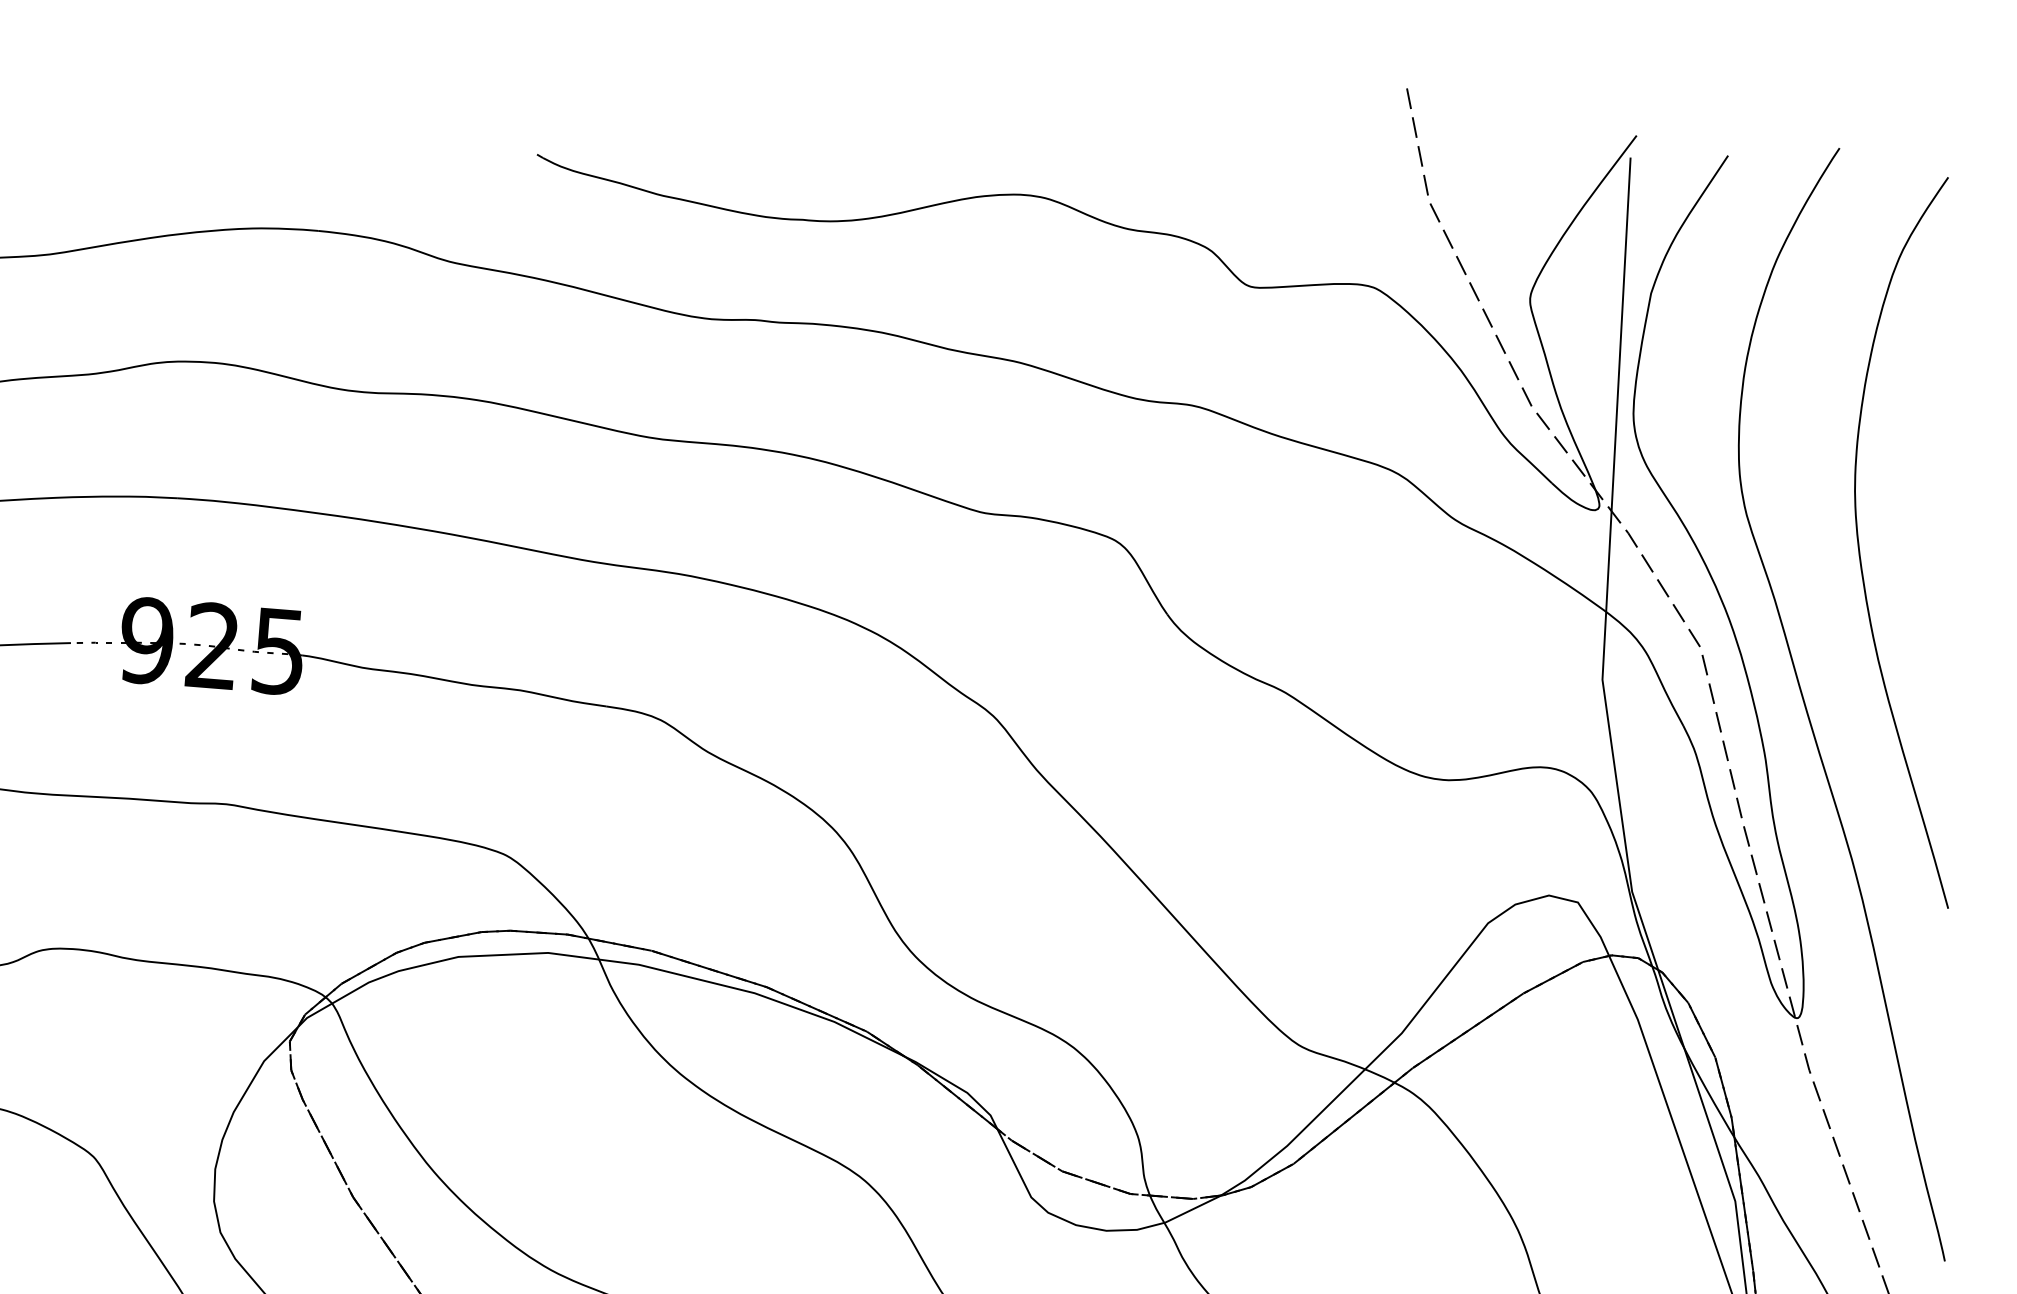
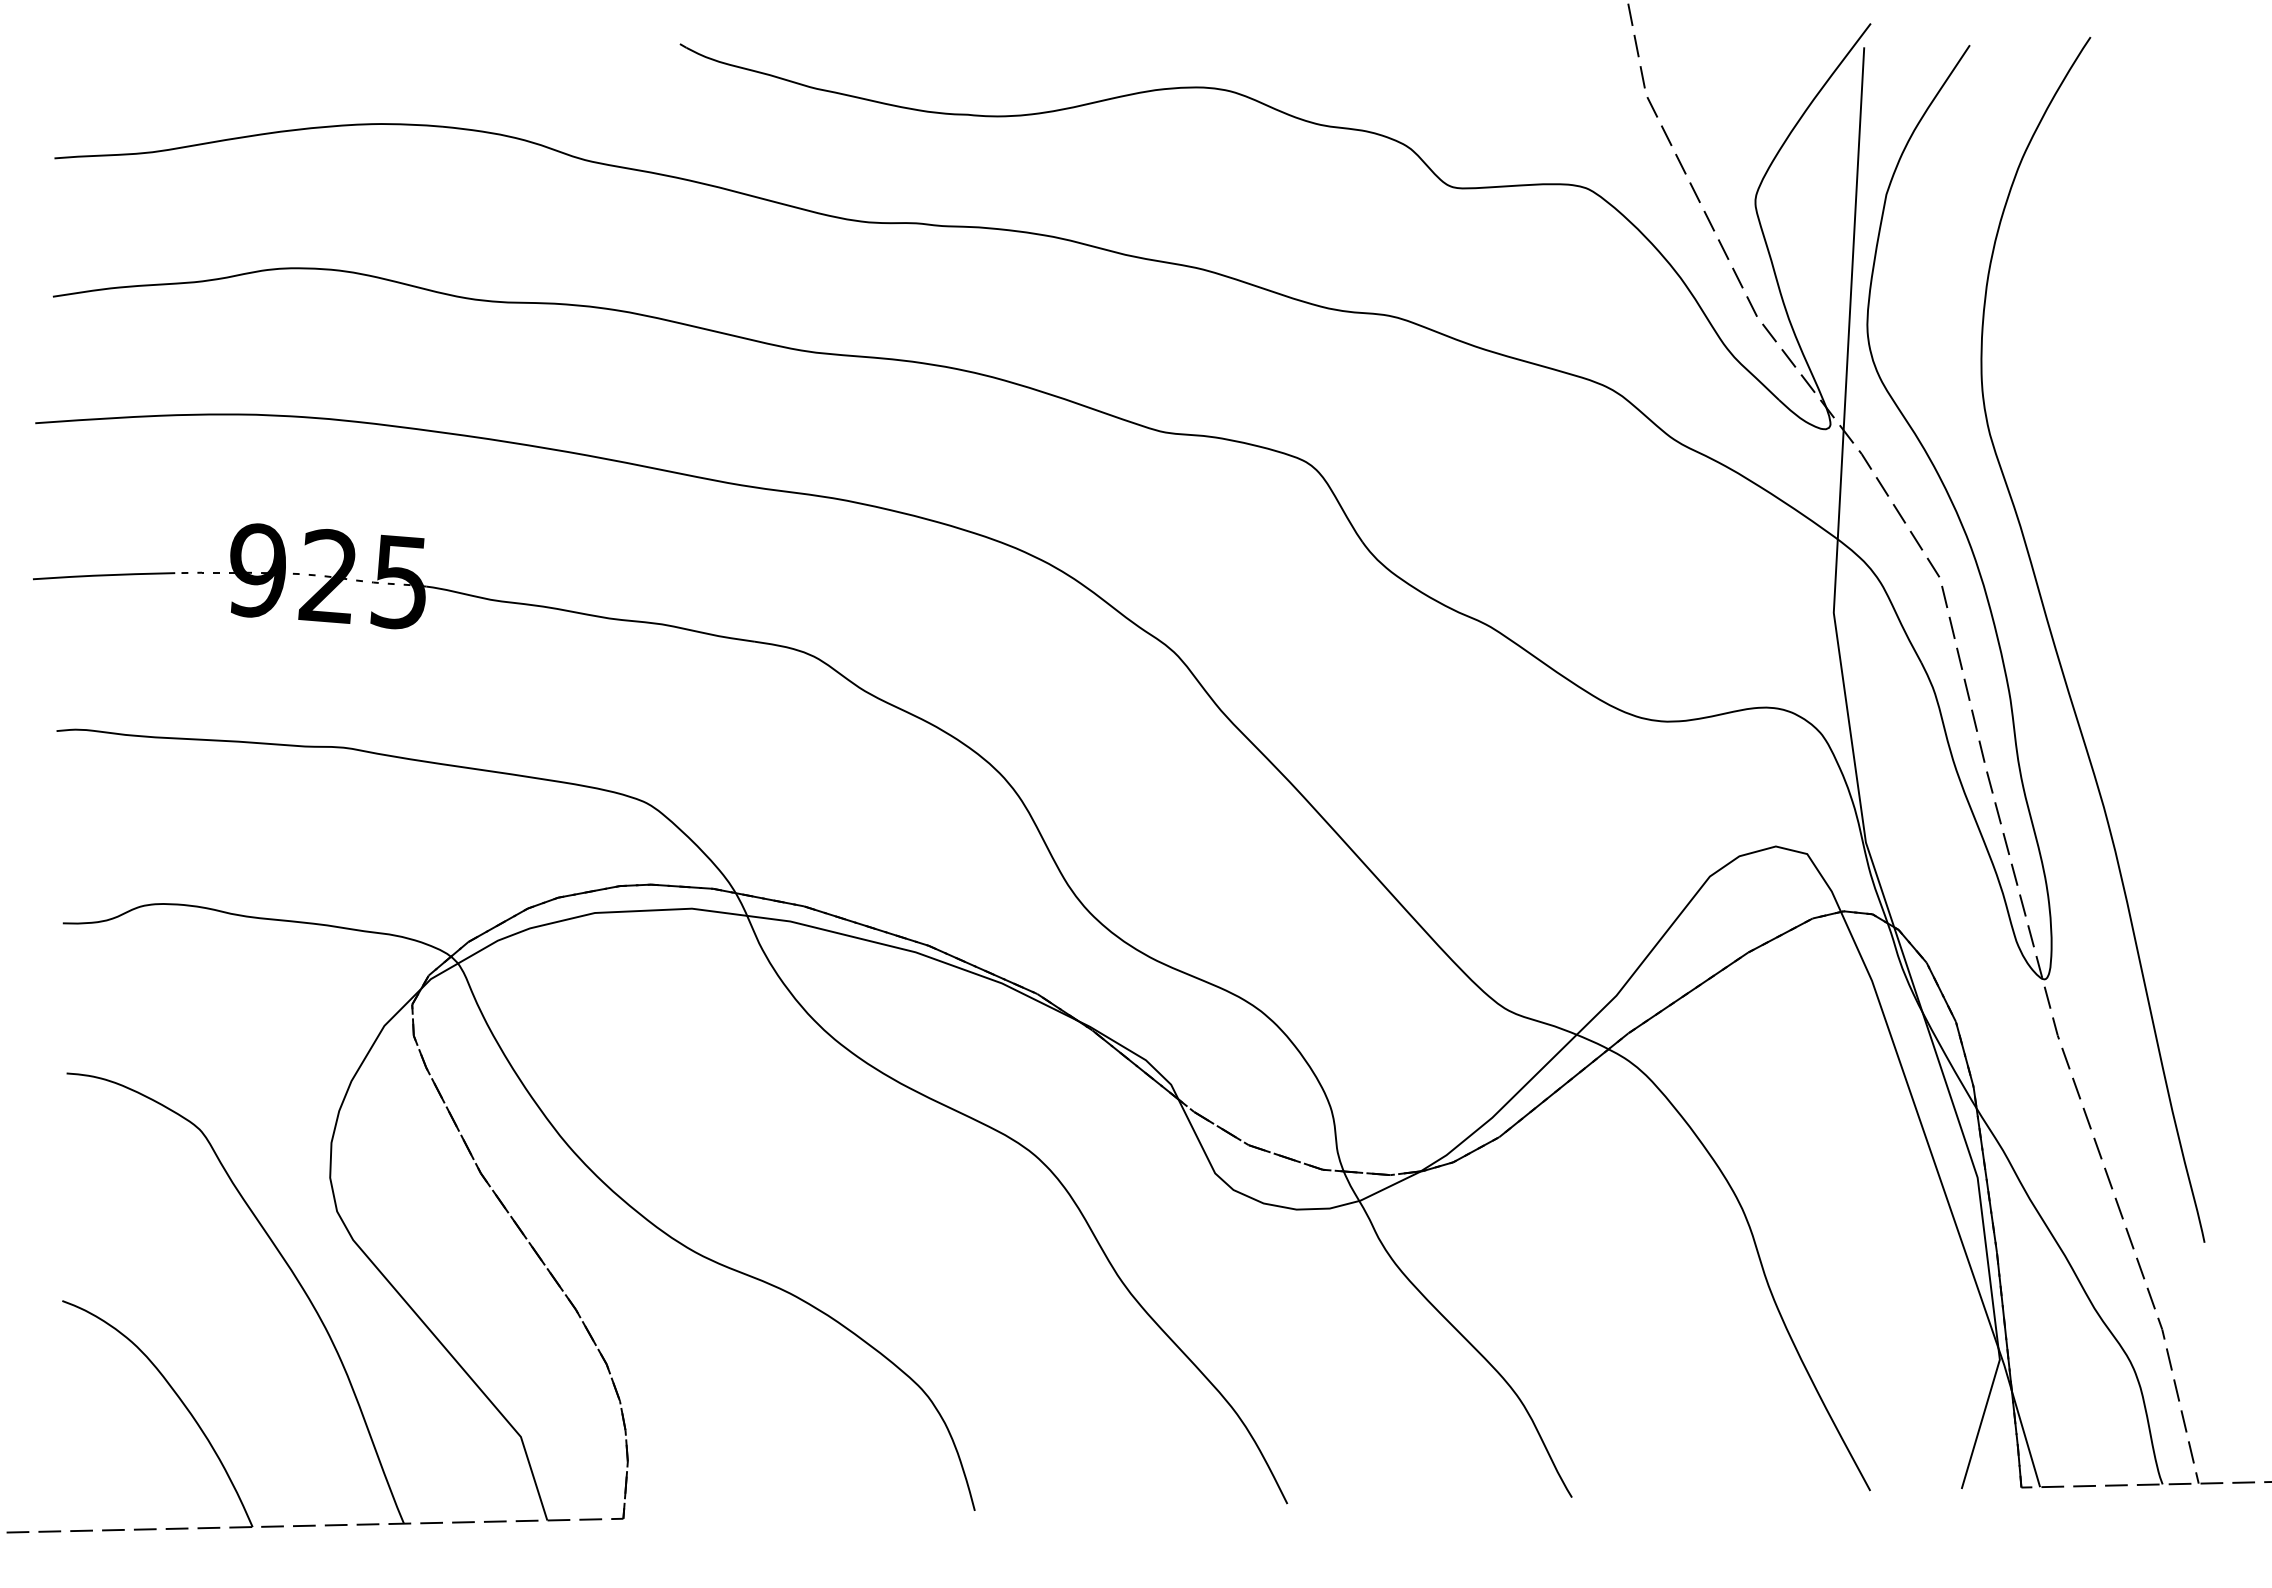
curve: (1859, 546) -> (2112, 468), removed

